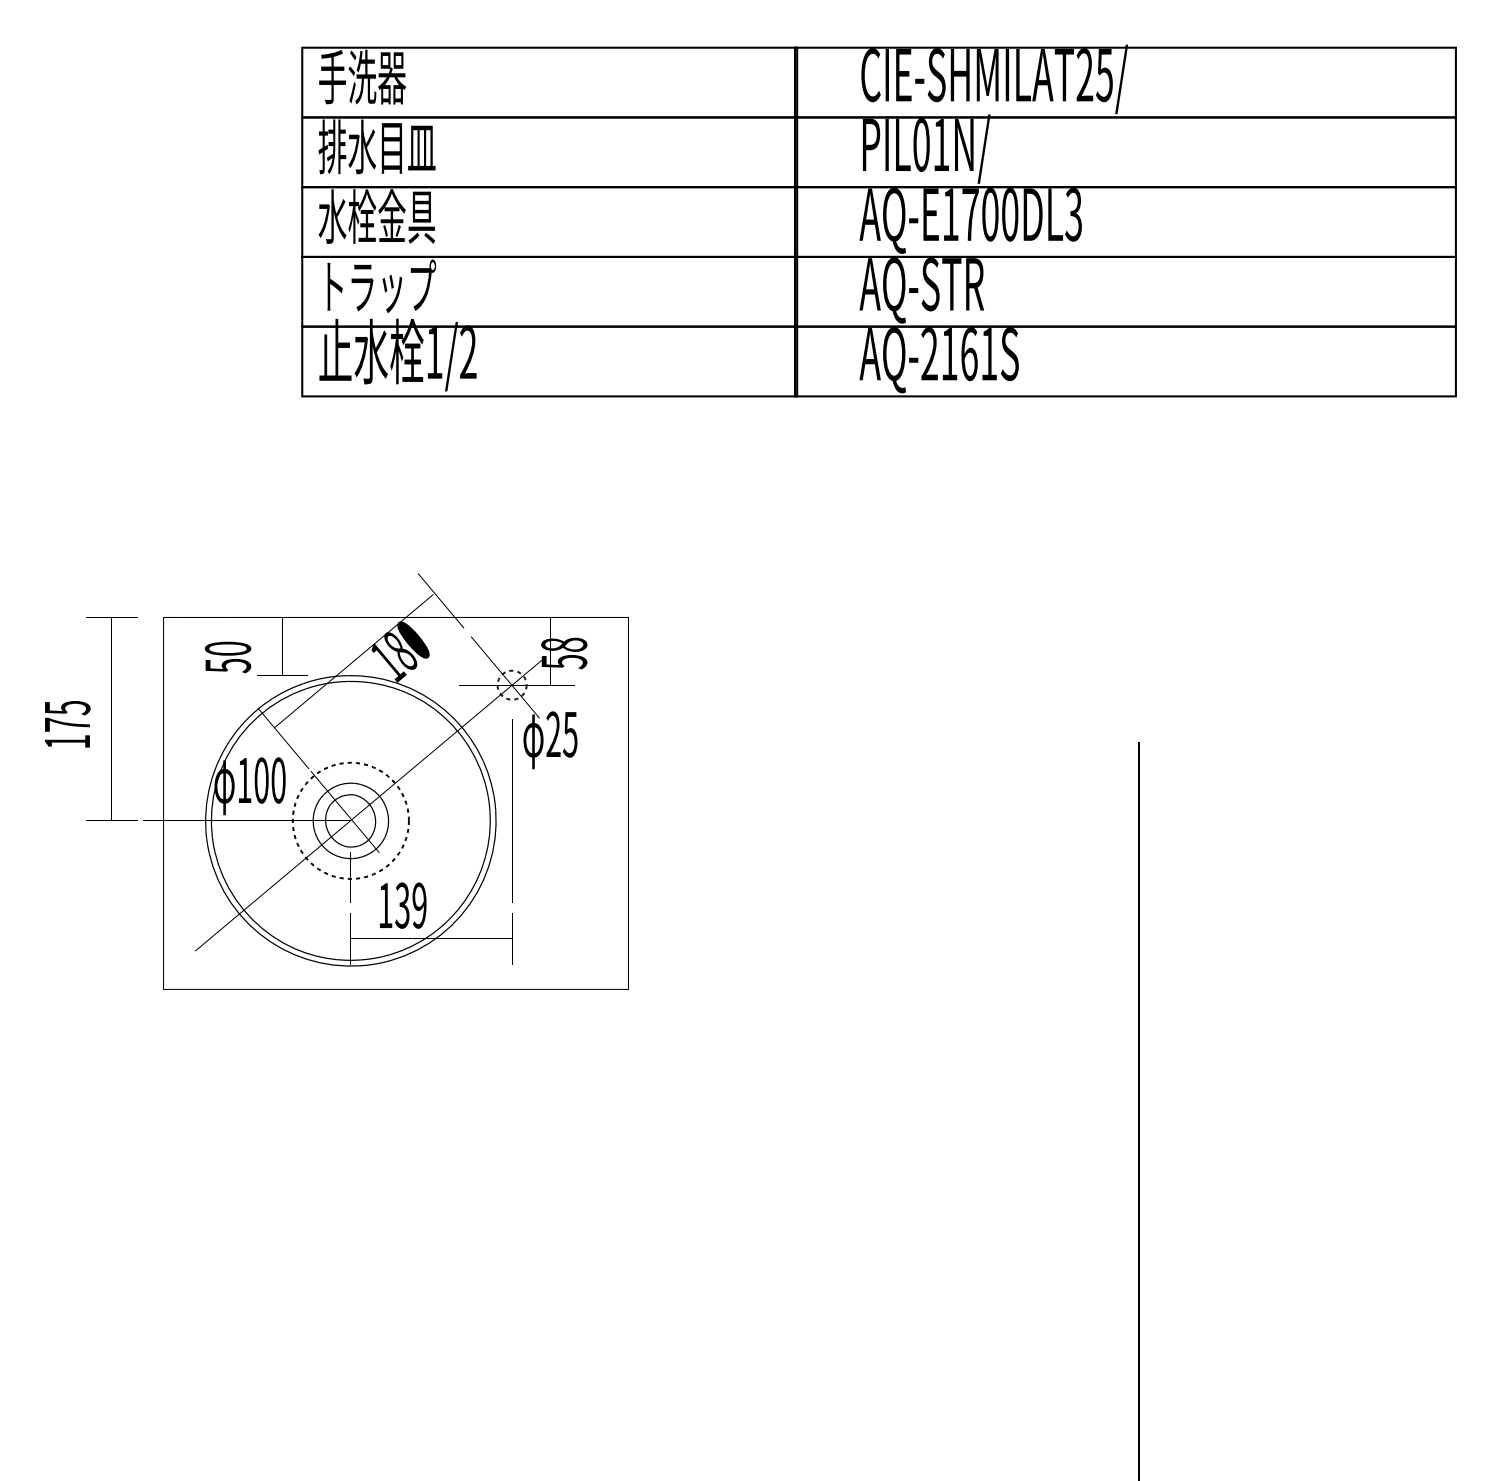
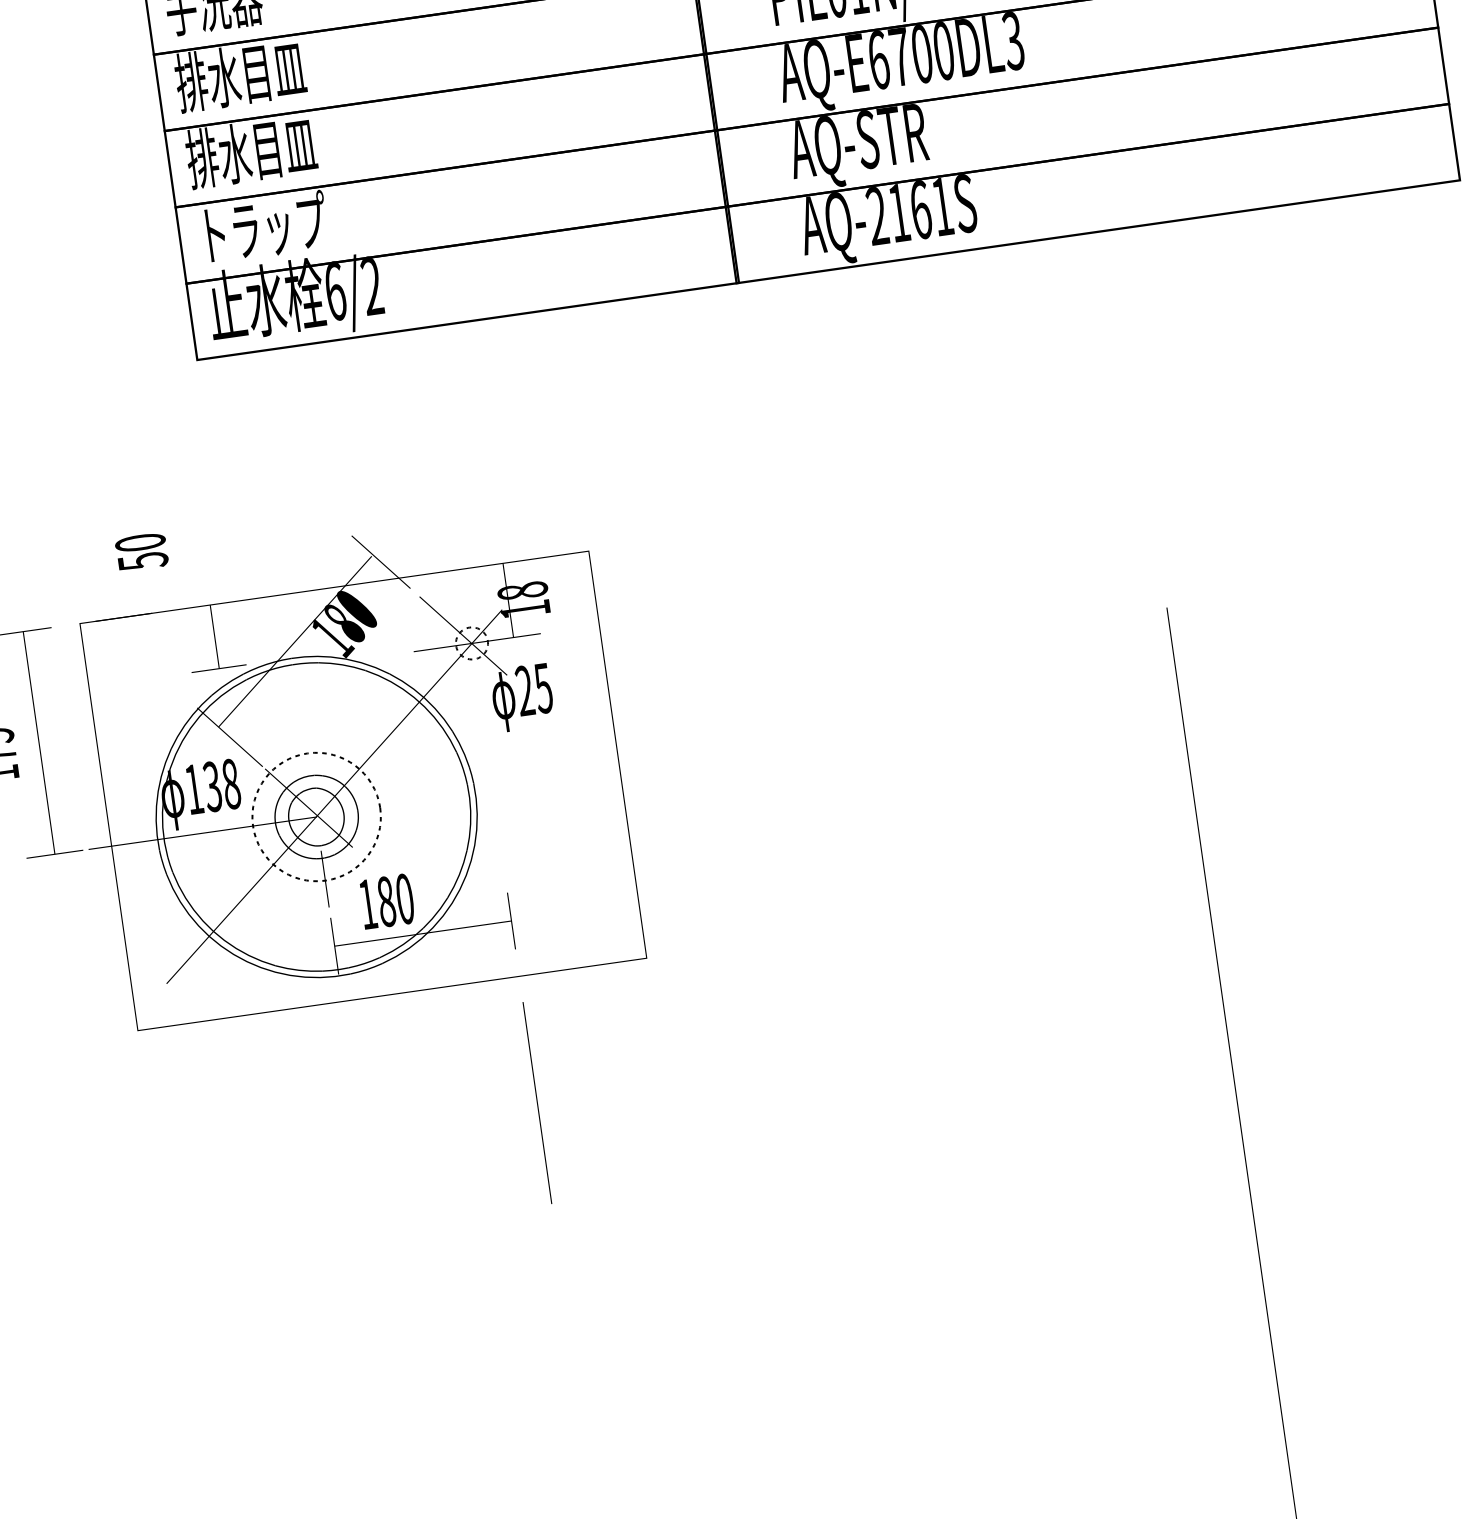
text: (951, 214) -> (879, 59), AQ-E1700DL3 -> AQ-E6700DL3
text: (376, 216) -> (250, 151), 水栓金具 -> 排水目皿
text: (434, 352) -> (335, 291), 1/2 -> 6/2
text: (228, 657) -> (142, 552), moved
text: (564, 662) -> (525, 610), 58 -> 18
text: (269, 780) -> (221, 785), 100 -> 138
line: (512, 810) -> (537, 1102), moved
text: (410, 905) -> (395, 900), 139 -> 180

